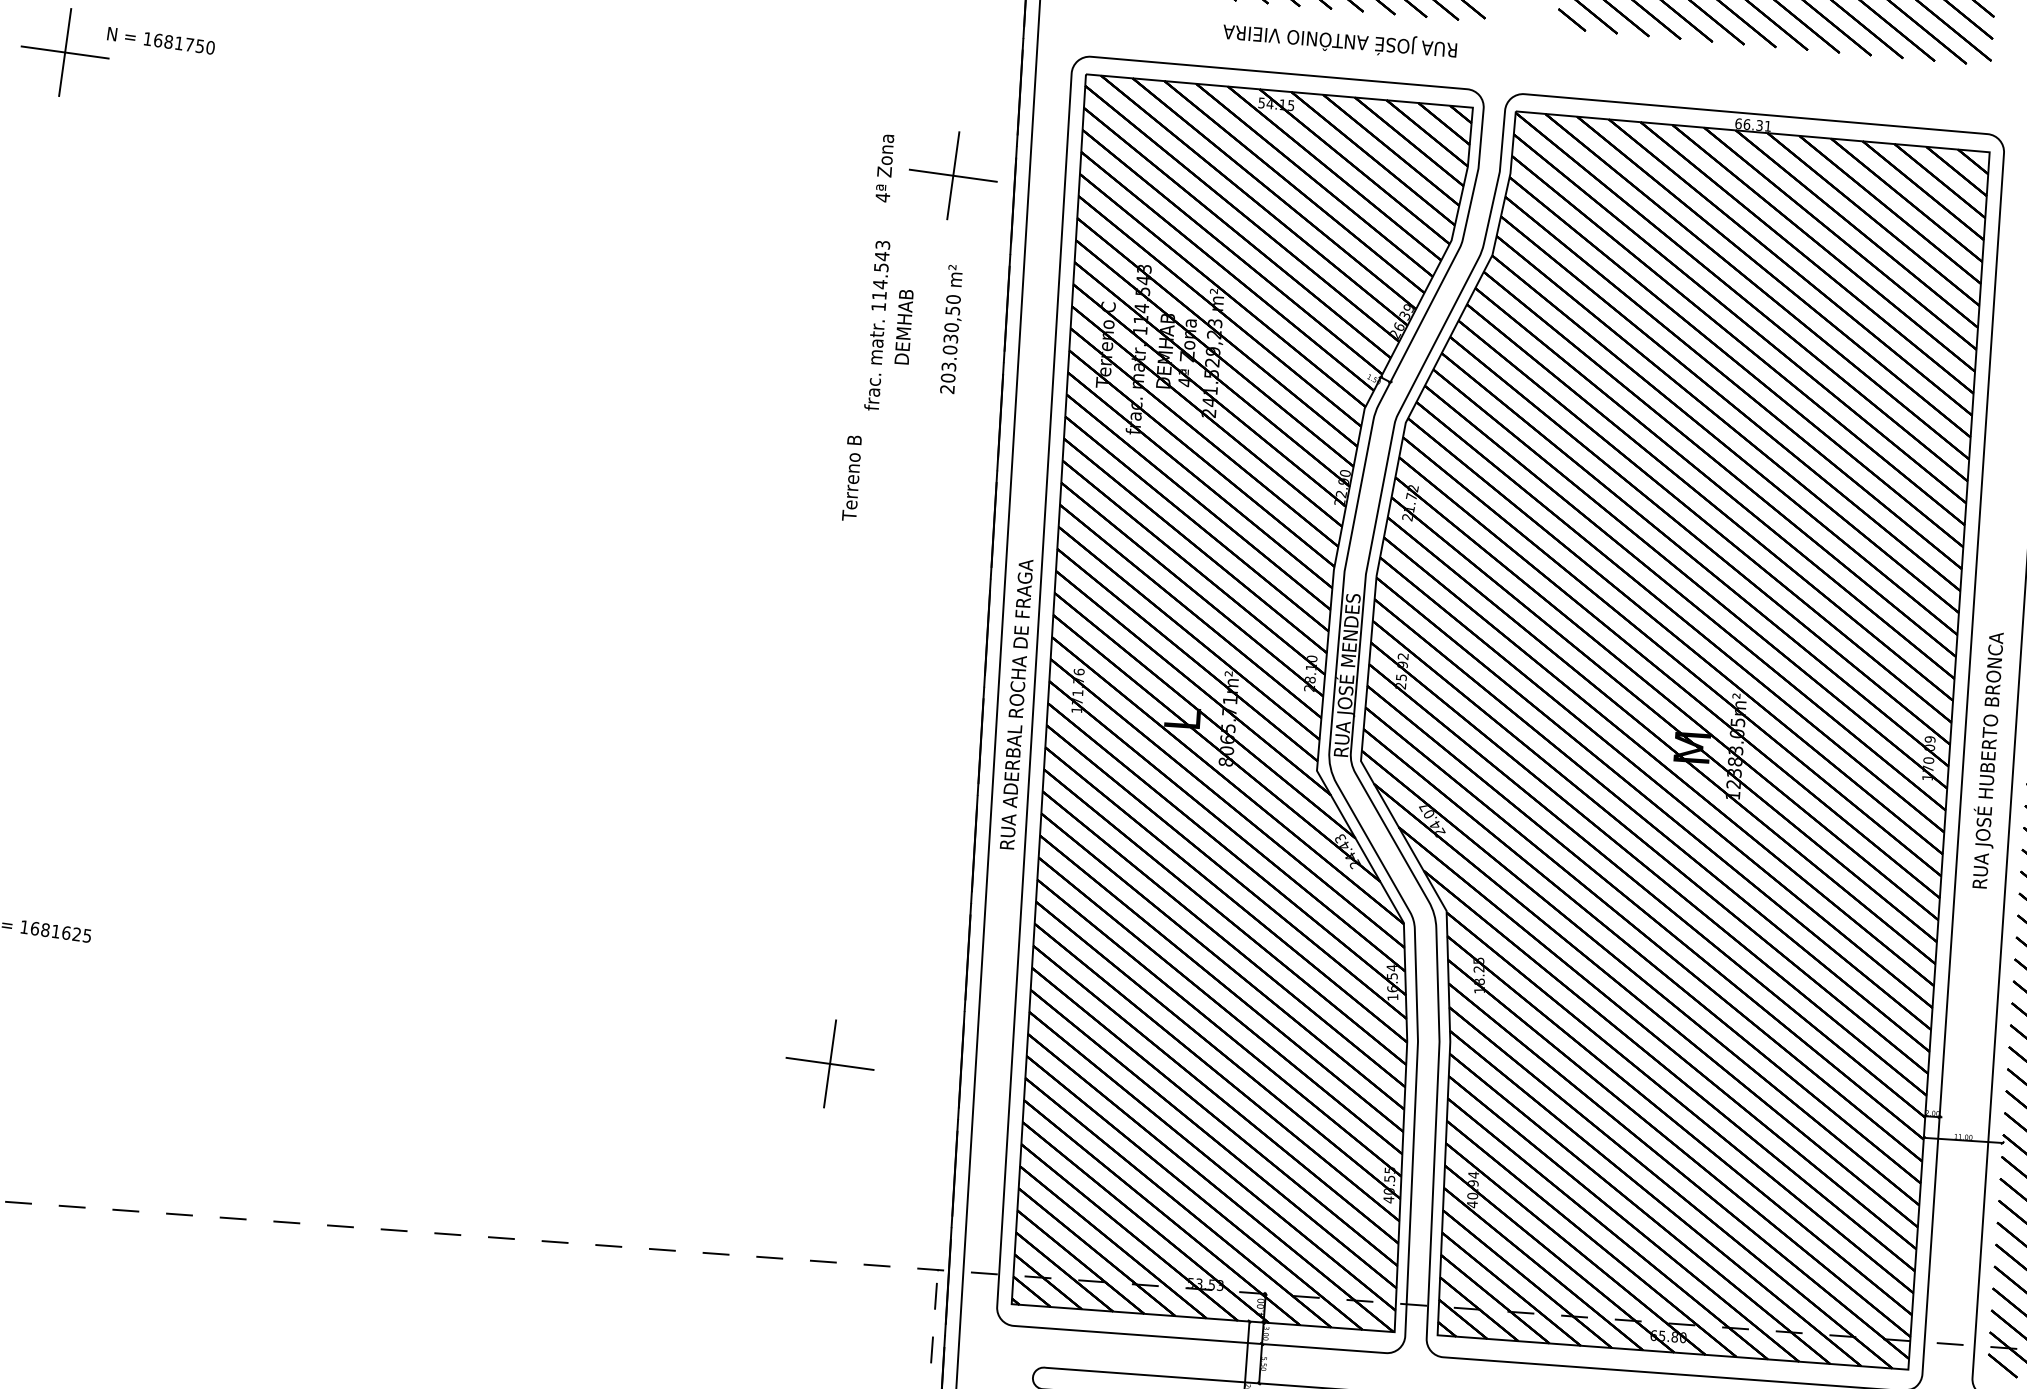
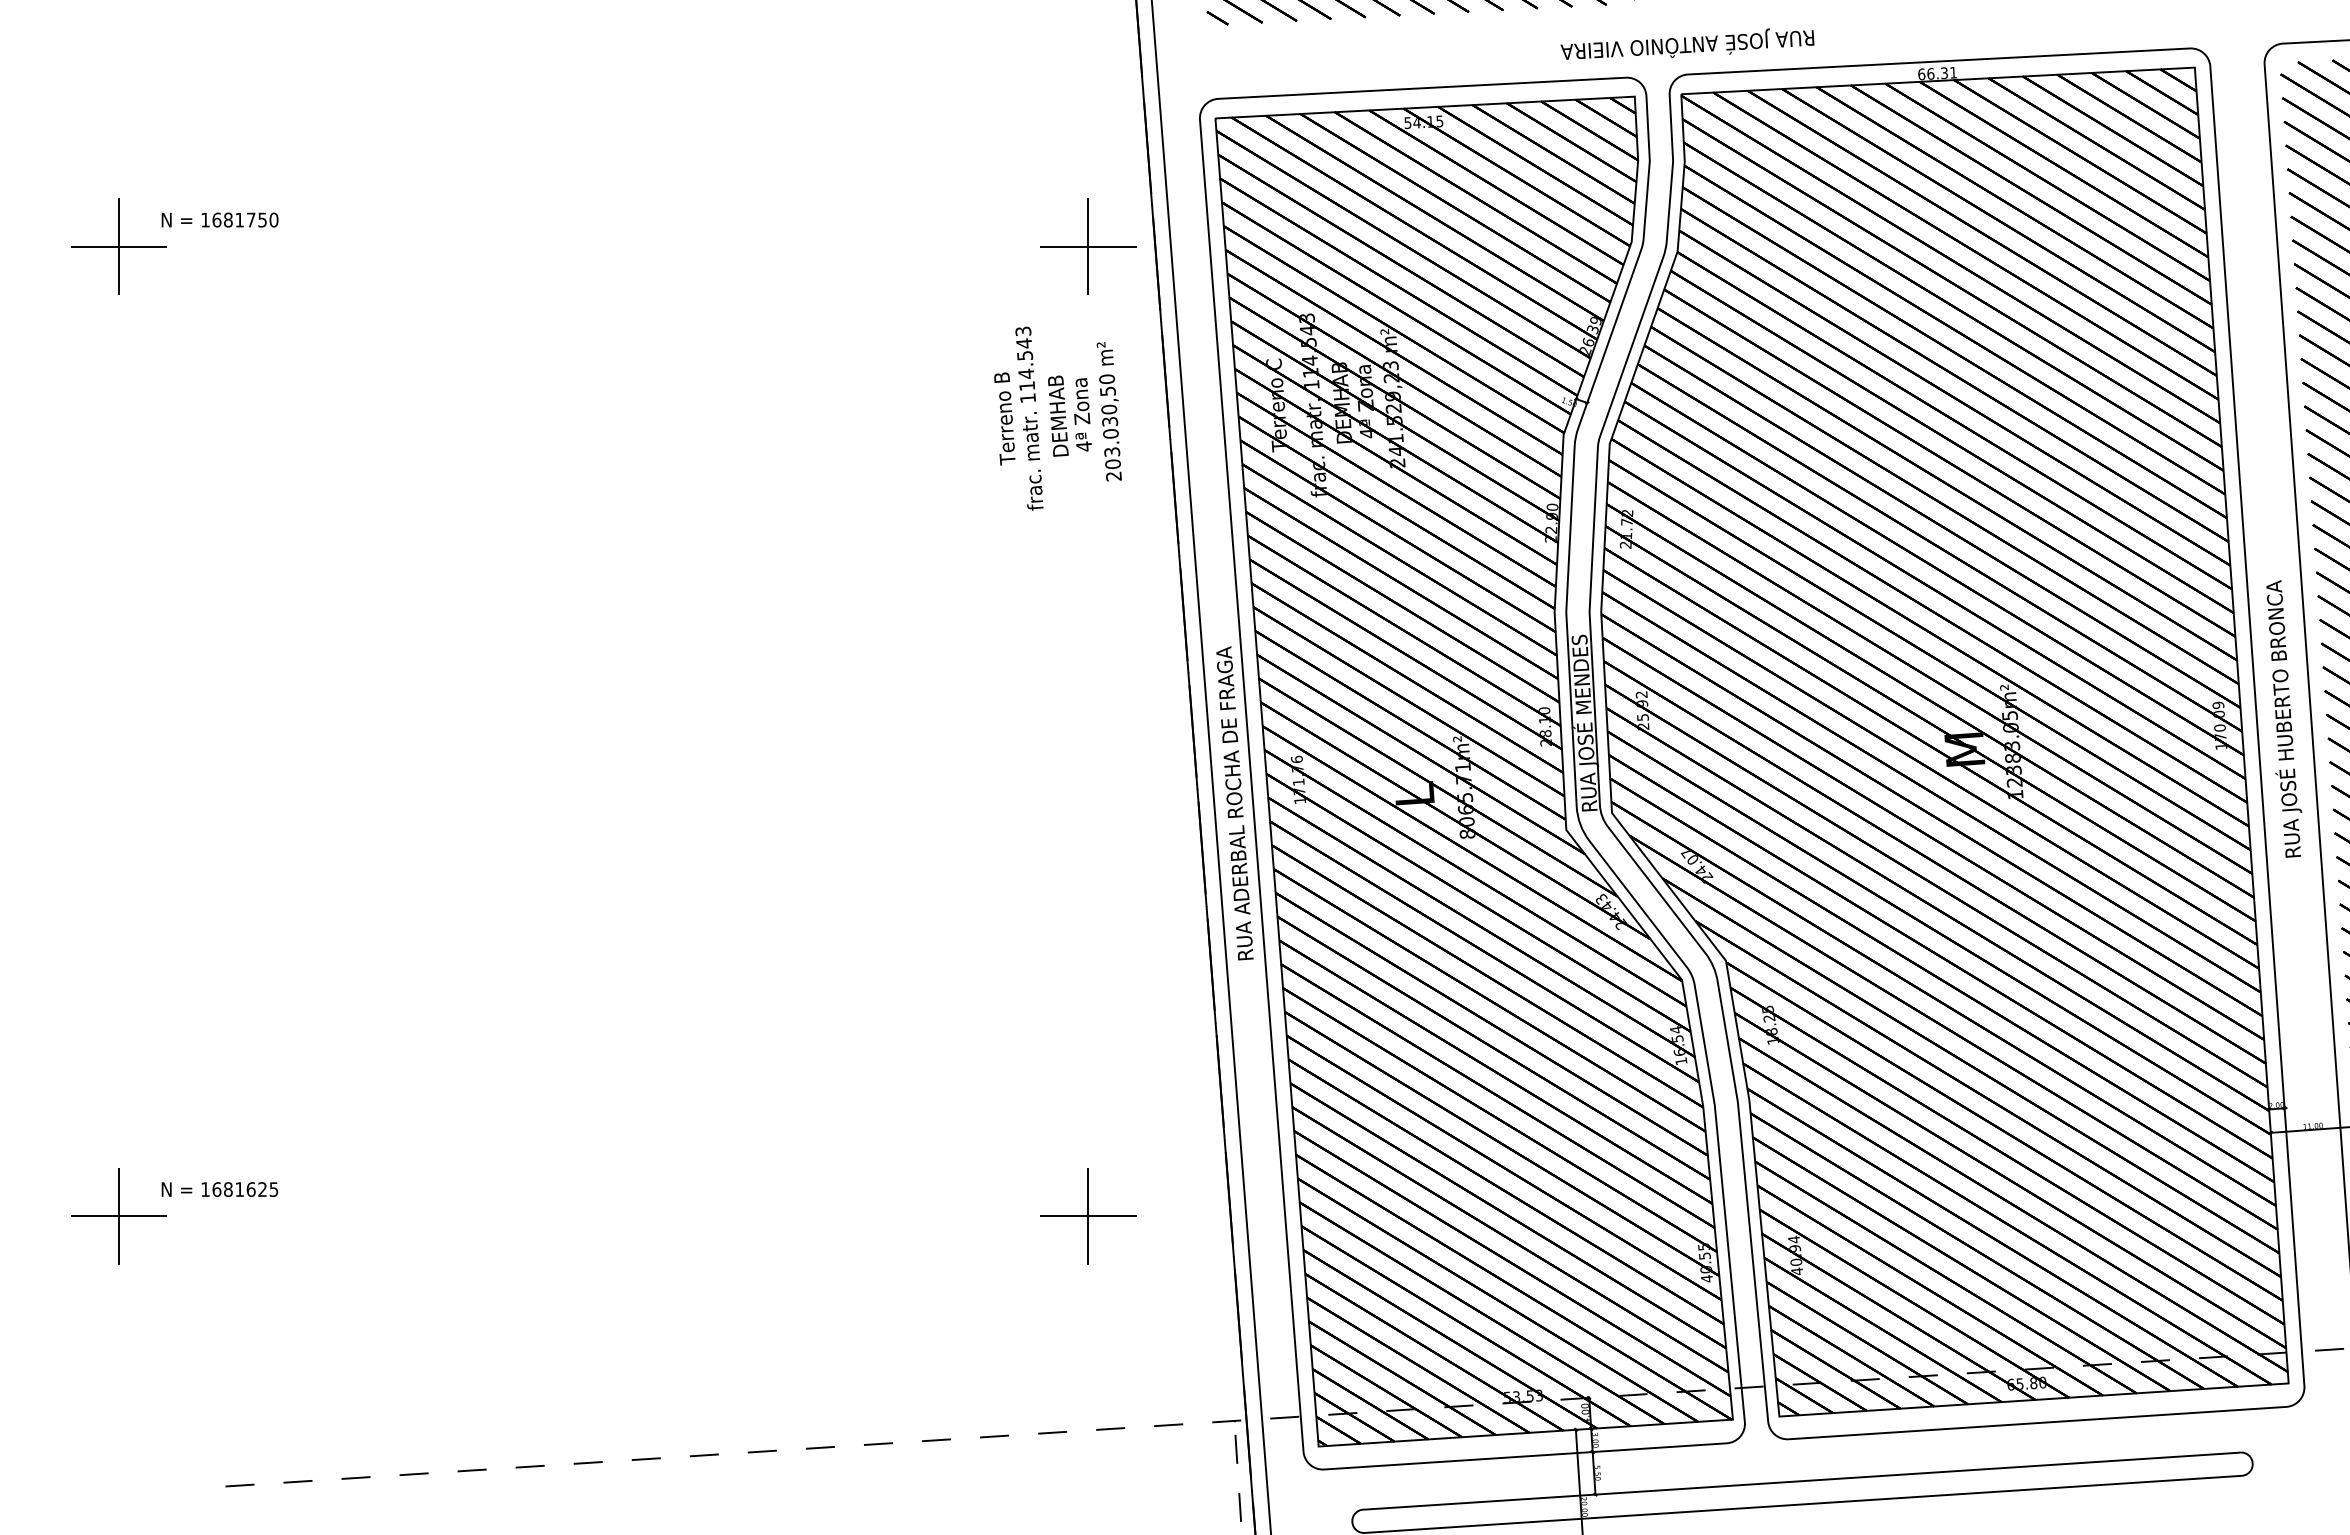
text: (1340, 39) -> (1687, 43), moved
text: (885, 167) -> (1082, 414), moved
text: (851, 477) -> (1004, 418), moved

